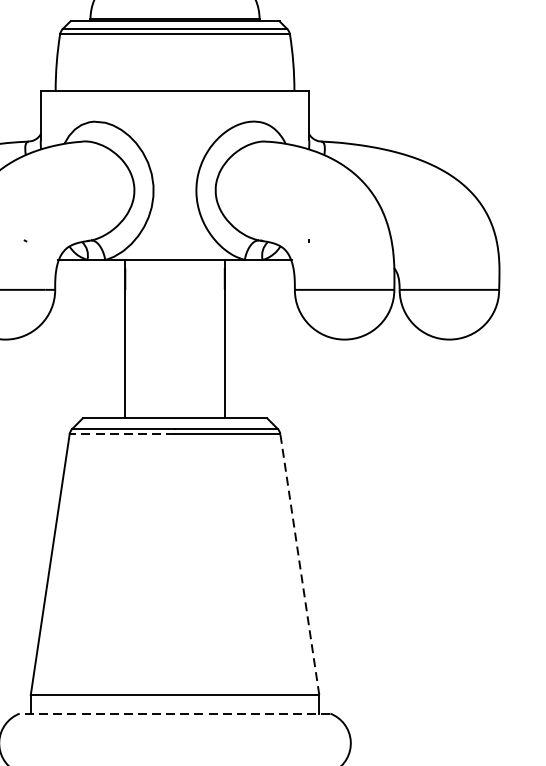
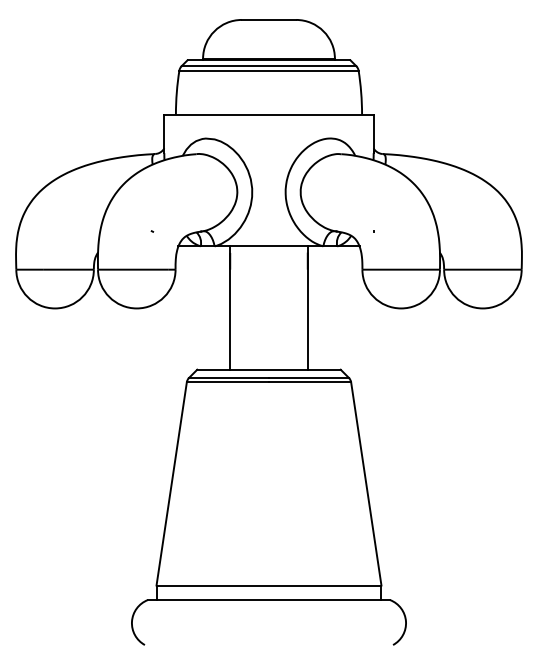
line: (121, 434) -> (227, 382), dashed -> solid
line: (300, 564) -> (366, 483), dashed -> solid
line: (174, 714) -> (268, 600), dashed -> solid

